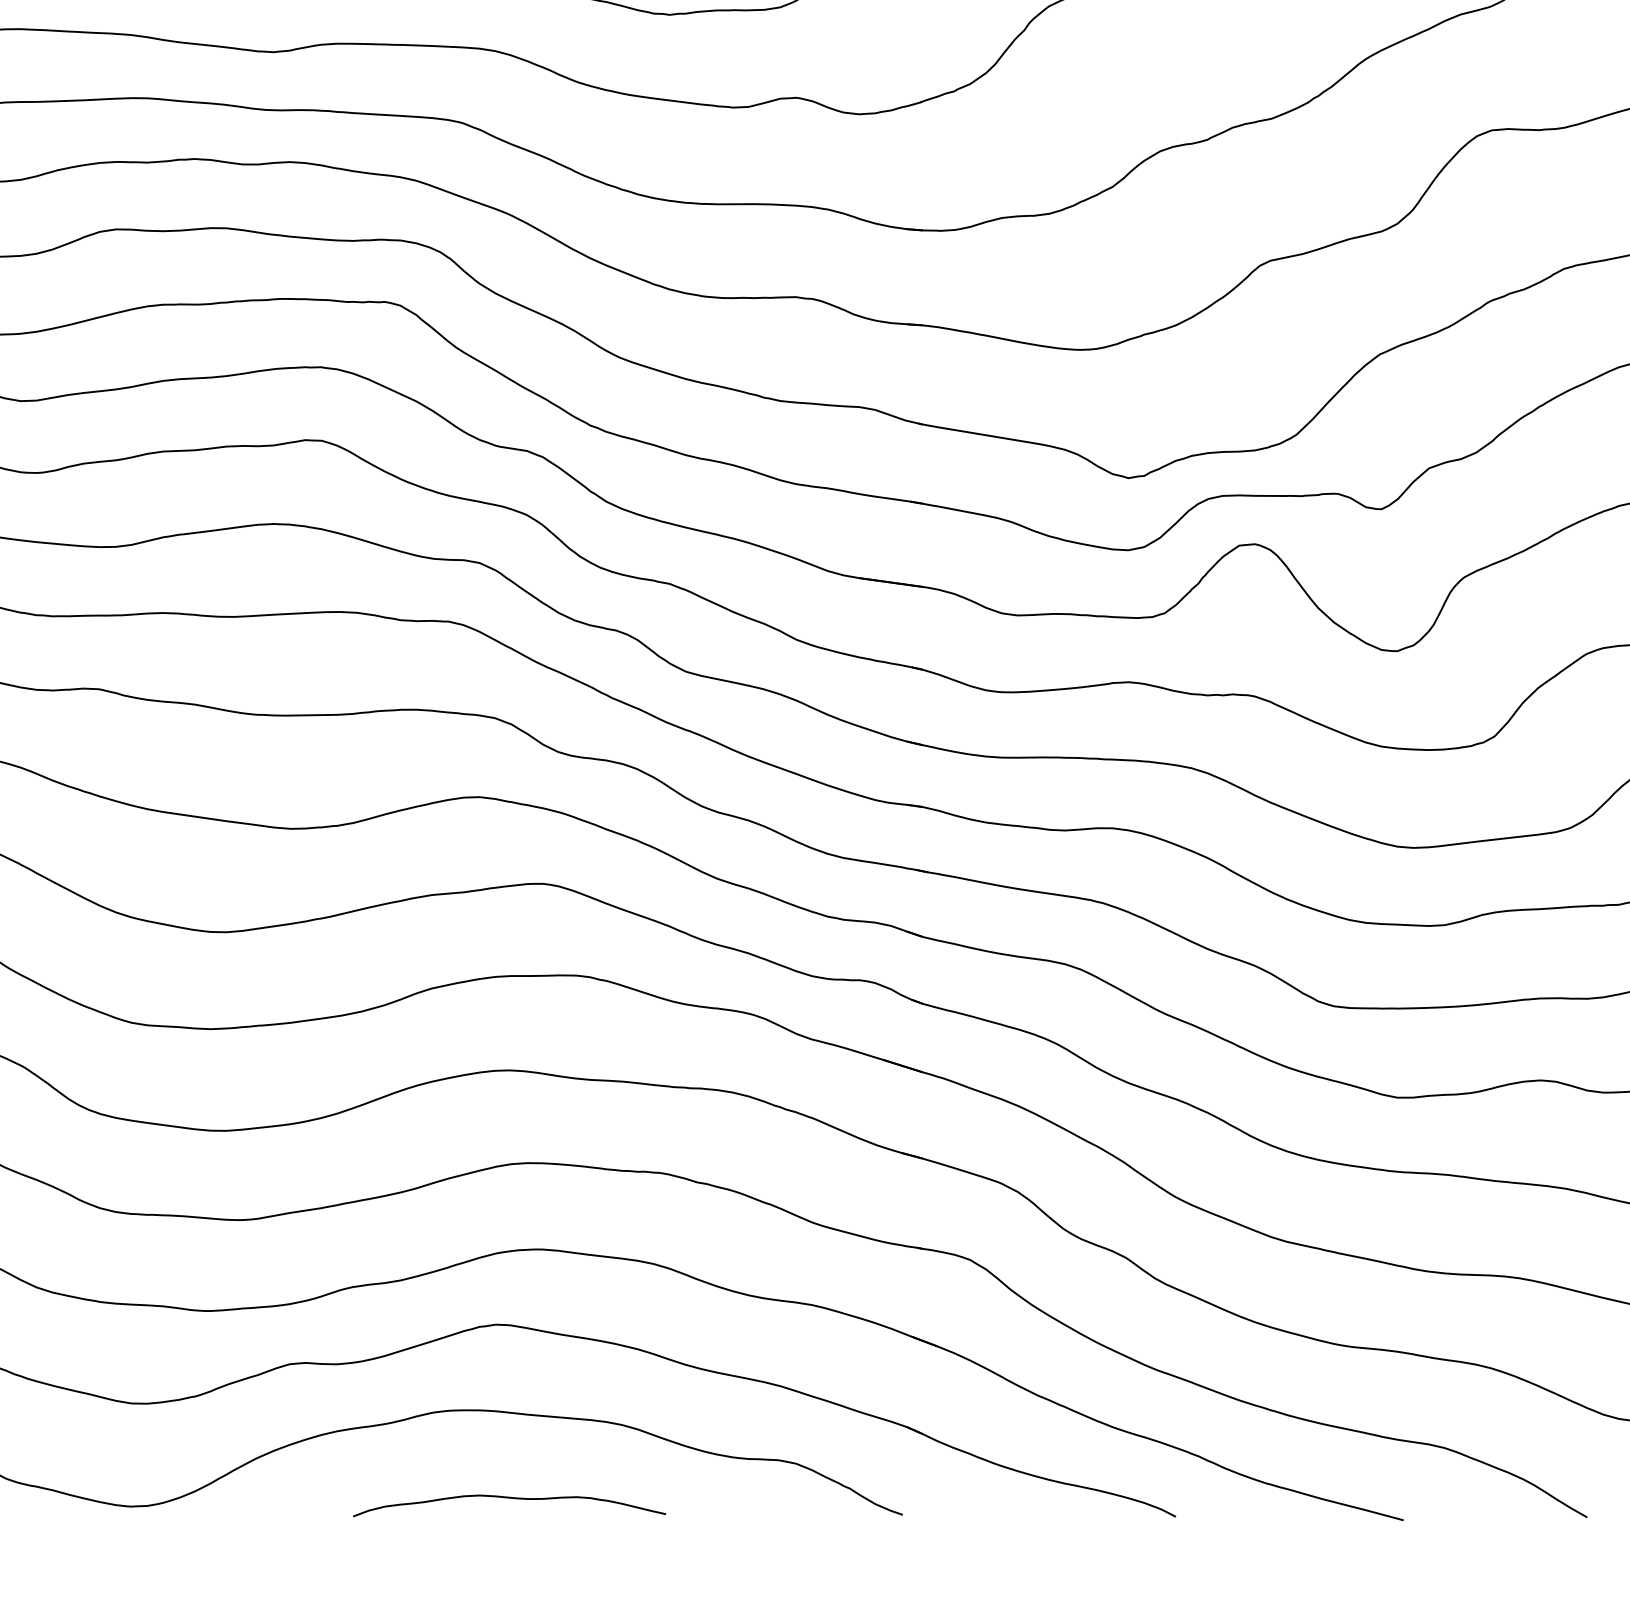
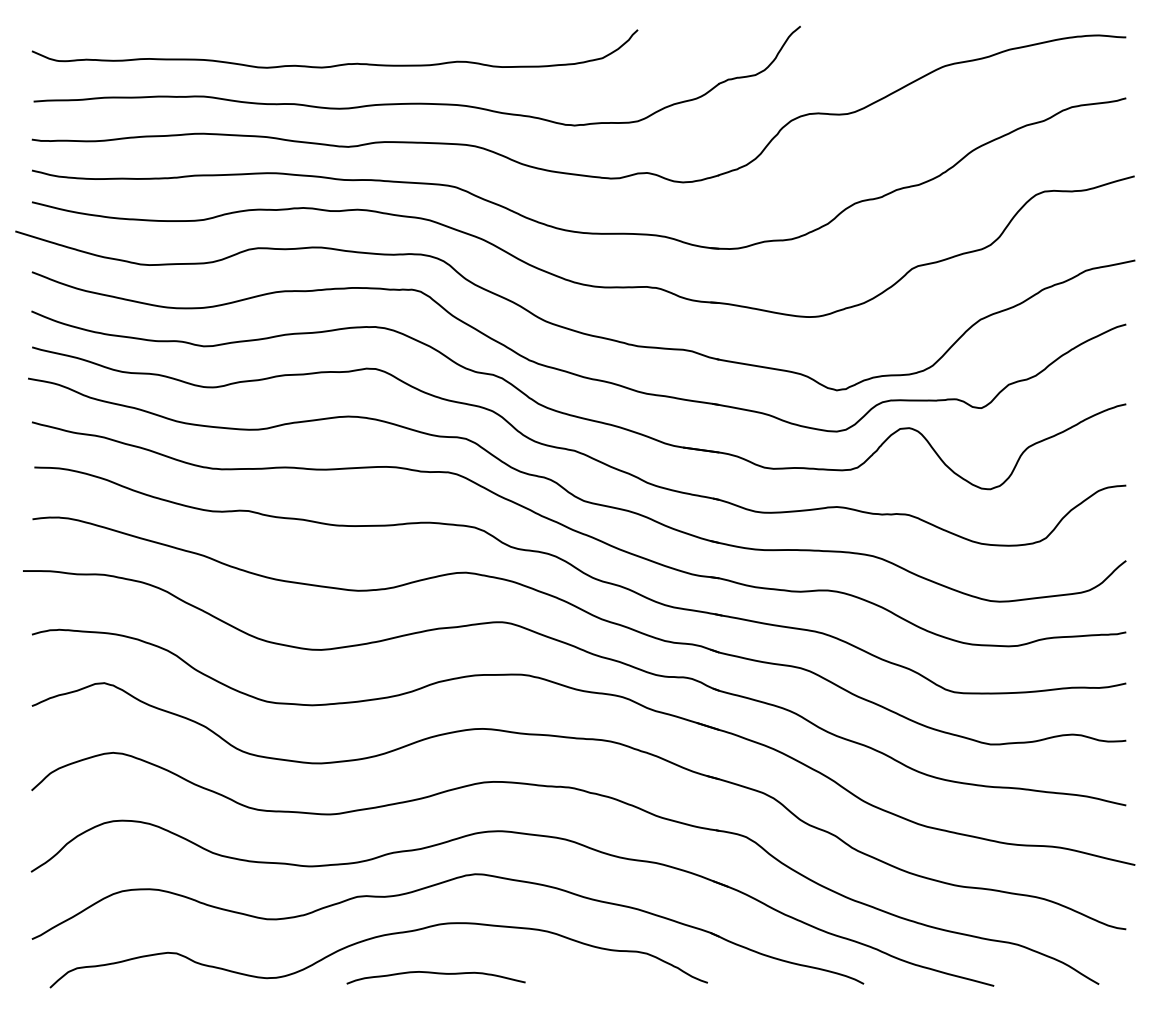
curve: (511, 1500) -> (437, 974), moved

